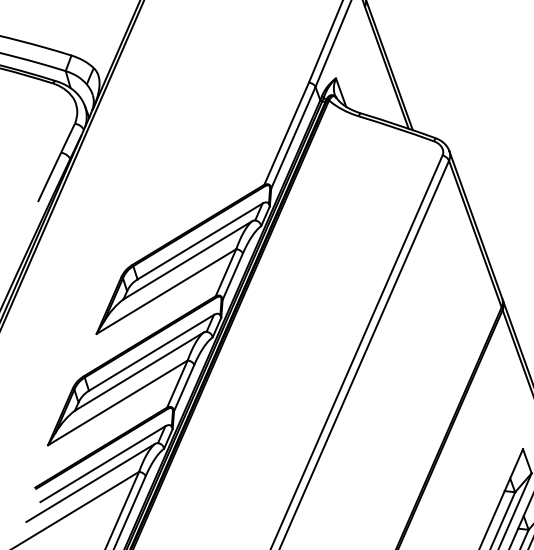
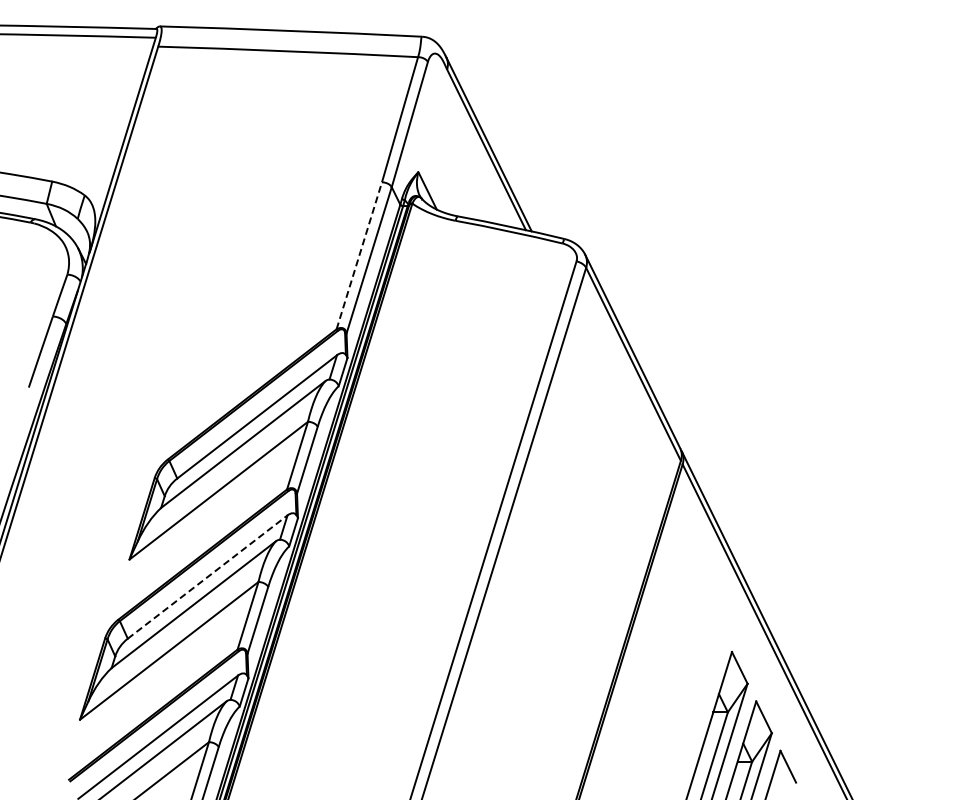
line: (286, 133) -> (359, 255), solid -> dashed
line: (151, 353) -> (207, 577), solid -> dashed

